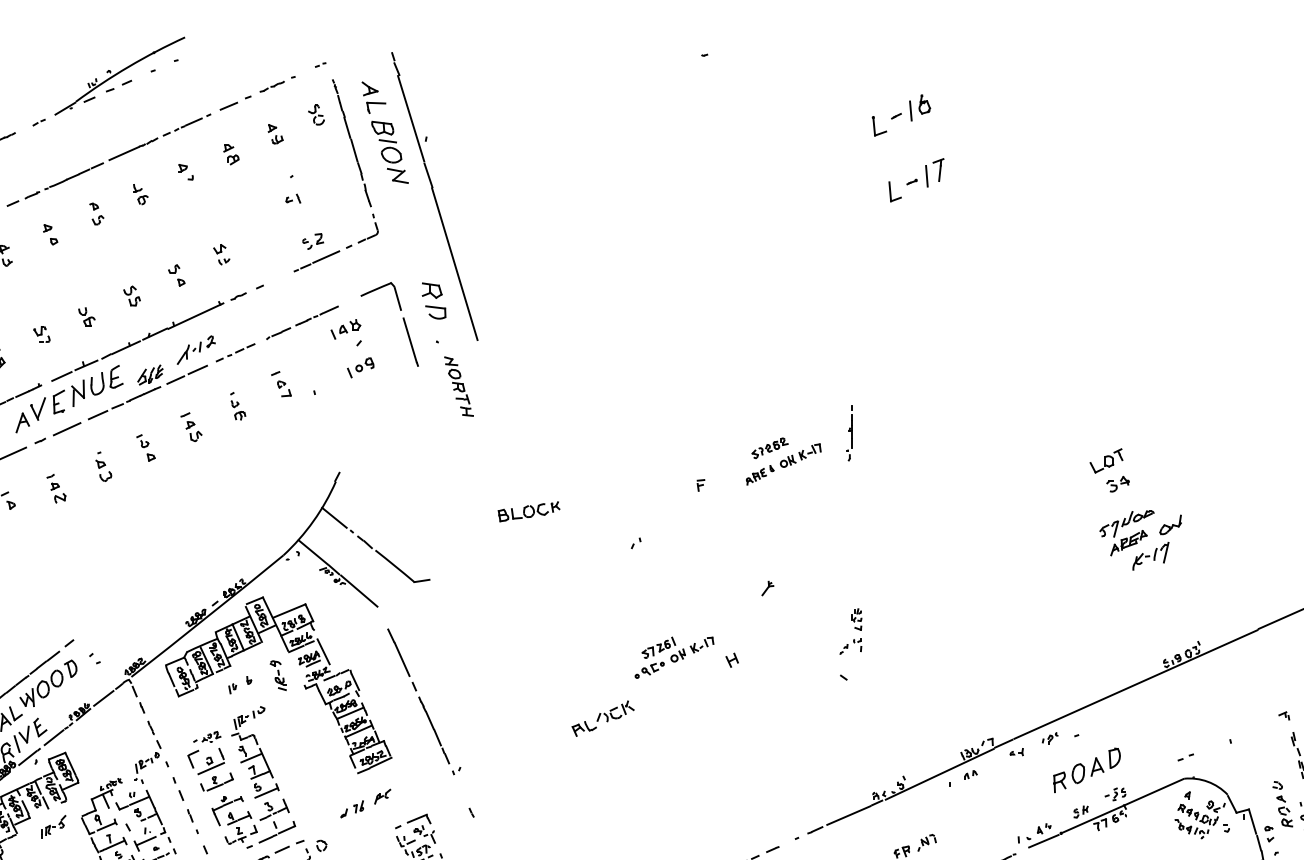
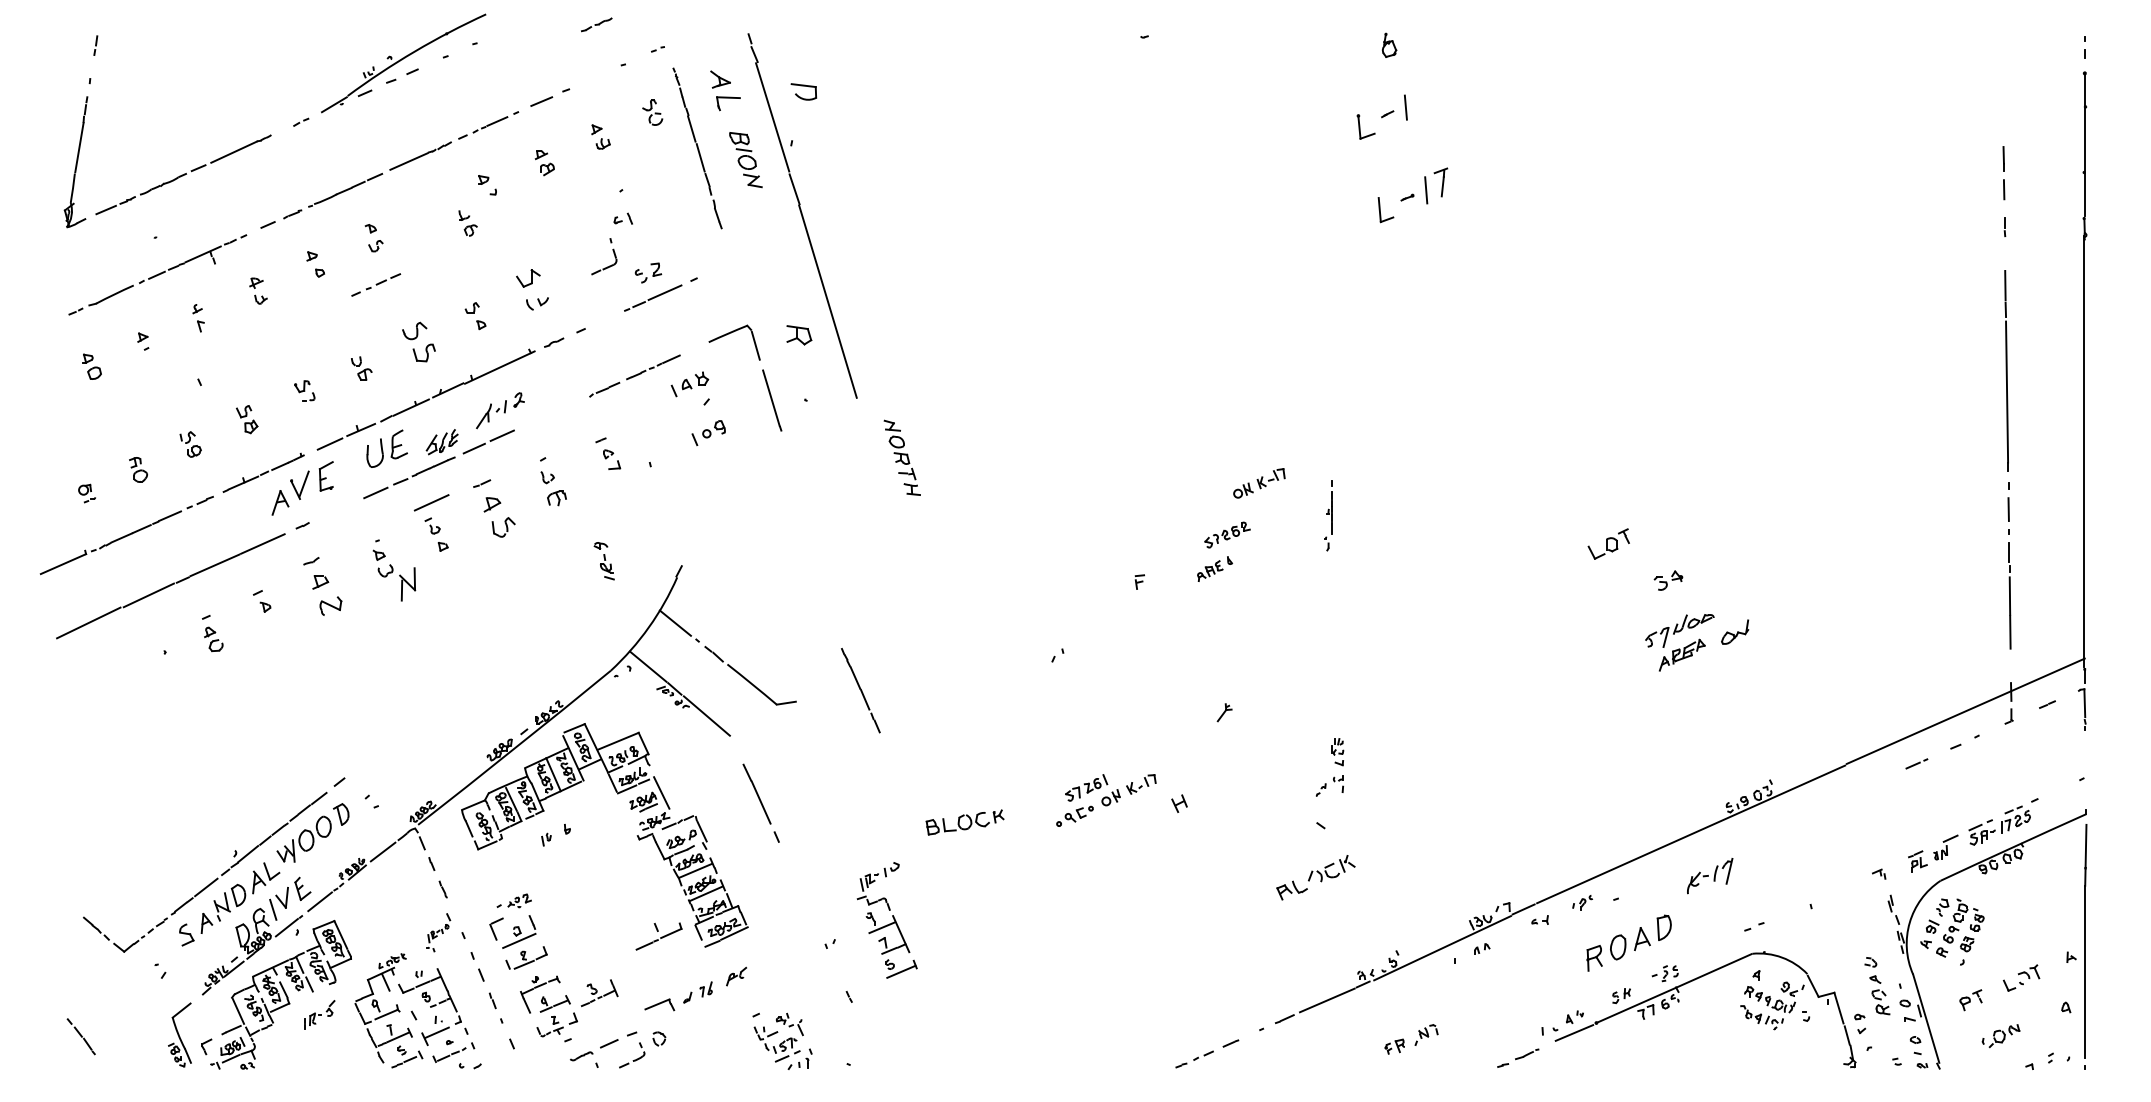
part: (272, 86) -> (596, 24), moved
part: (924, 103) -> (1389, 44), moved
part: (389, 151) -> (745, 159), size x0.7
part: (140, 194) -> (467, 223), moved
part: (375, 226) -> (613, 253), moved
part: (221, 254) -> (532, 289), size x1.6
part: (131, 296) -> (418, 342), size x1.6
part: (435, 312) -> (803, 91), moved
part: (235, 352) -> (376, 284), moved
part: (458, 386) -> (901, 457), moved
part: (78, 393) -> (407, 584), moved
part: (238, 406) -> (553, 481), size x1.4
part: (190, 426) -> (493, 507), size x1.6
line: (66, 428) -> (431, 502), moved
part: (800, 455) -> (1259, 483), moved
part: (1106, 460) -> (1608, 543), moved
part: (55, 488) -> (322, 585), size x1.6
part: (528, 511) -> (964, 822), moved
part: (1151, 556) -> (1710, 876), moved
part: (277, 675) -> (603, 561), moved
part: (602, 718) -> (1315, 877), moved
line: (433, 730) -> (860, 690), moved
part: (254, 752) -> (886, 920), moved
part: (147, 761) -> (438, 932), size x0.7
part: (418, 818) -> (659, 1004), moved
part: (276, 832) -> (658, 936), moved

